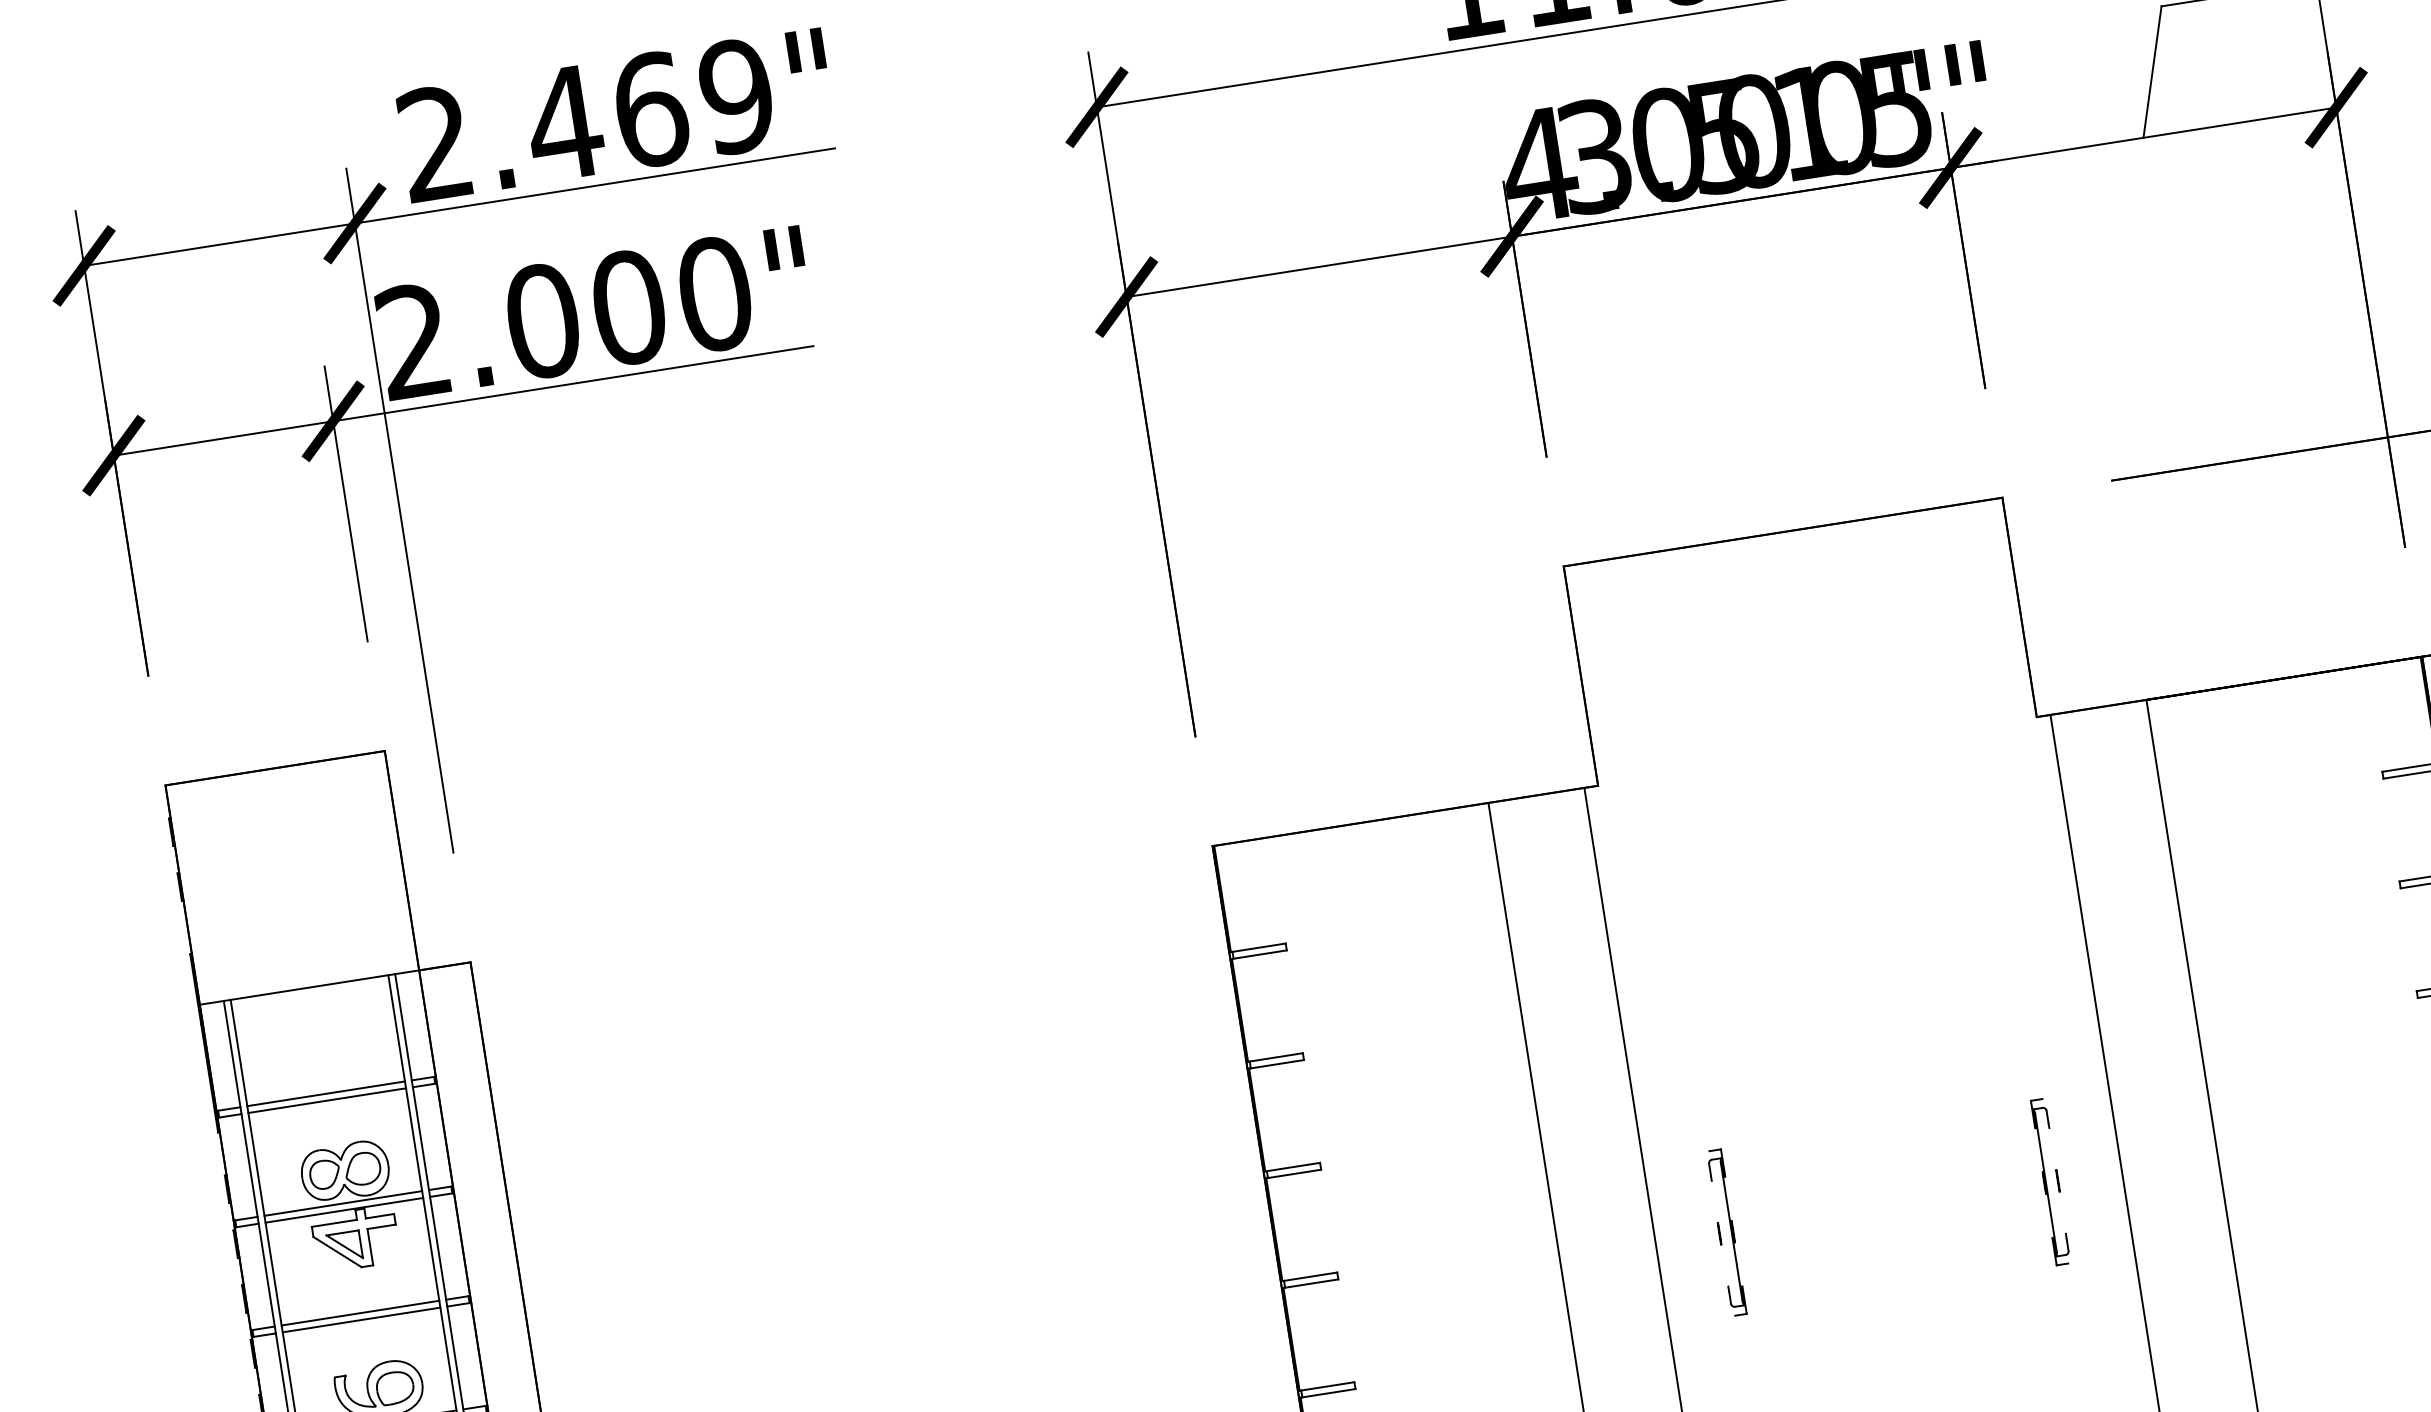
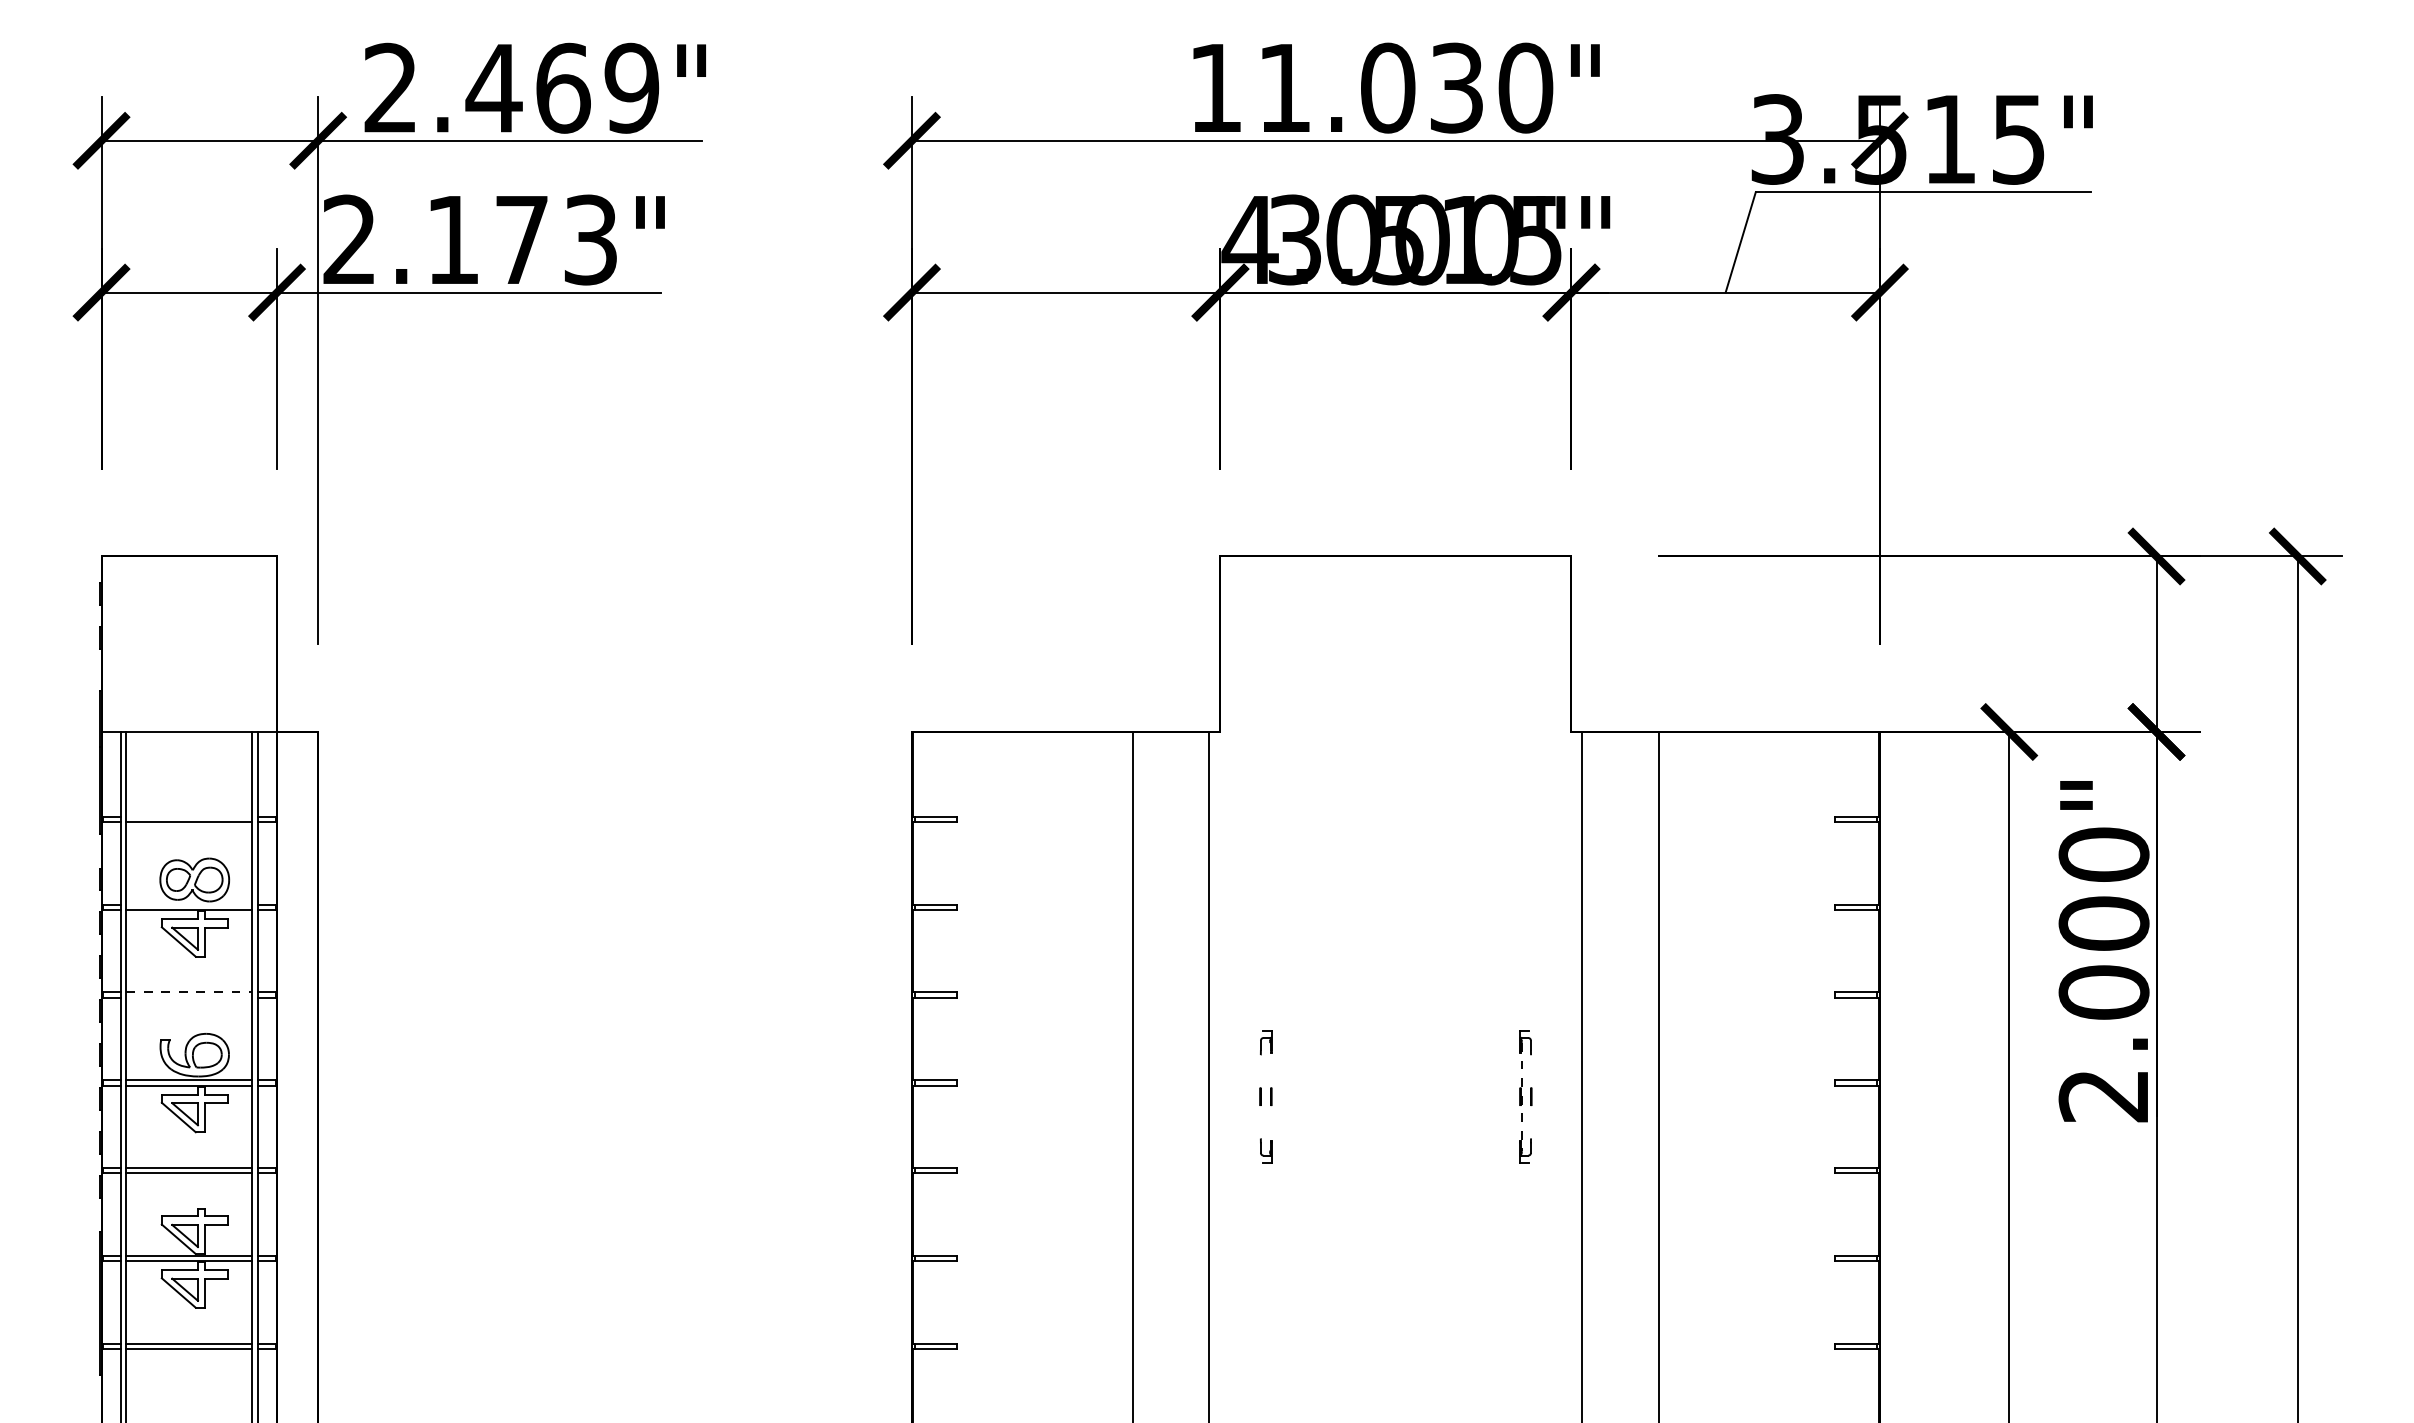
text: (629, 306) -> (522, 239), 2.000" -> 2.173"
line: (326, 1093) -> (189, 816), removed
line: (2045, 1182) -> (1521, 1096), solid -> dashed
line: (343, 1203) -> (189, 904), removed
line: (1732, 1231) -> (1270, 1096), removed
line: (360, 1313) -> (189, 992), solid -> dashed
line: (361, 1319) -> (189, 997), removed

